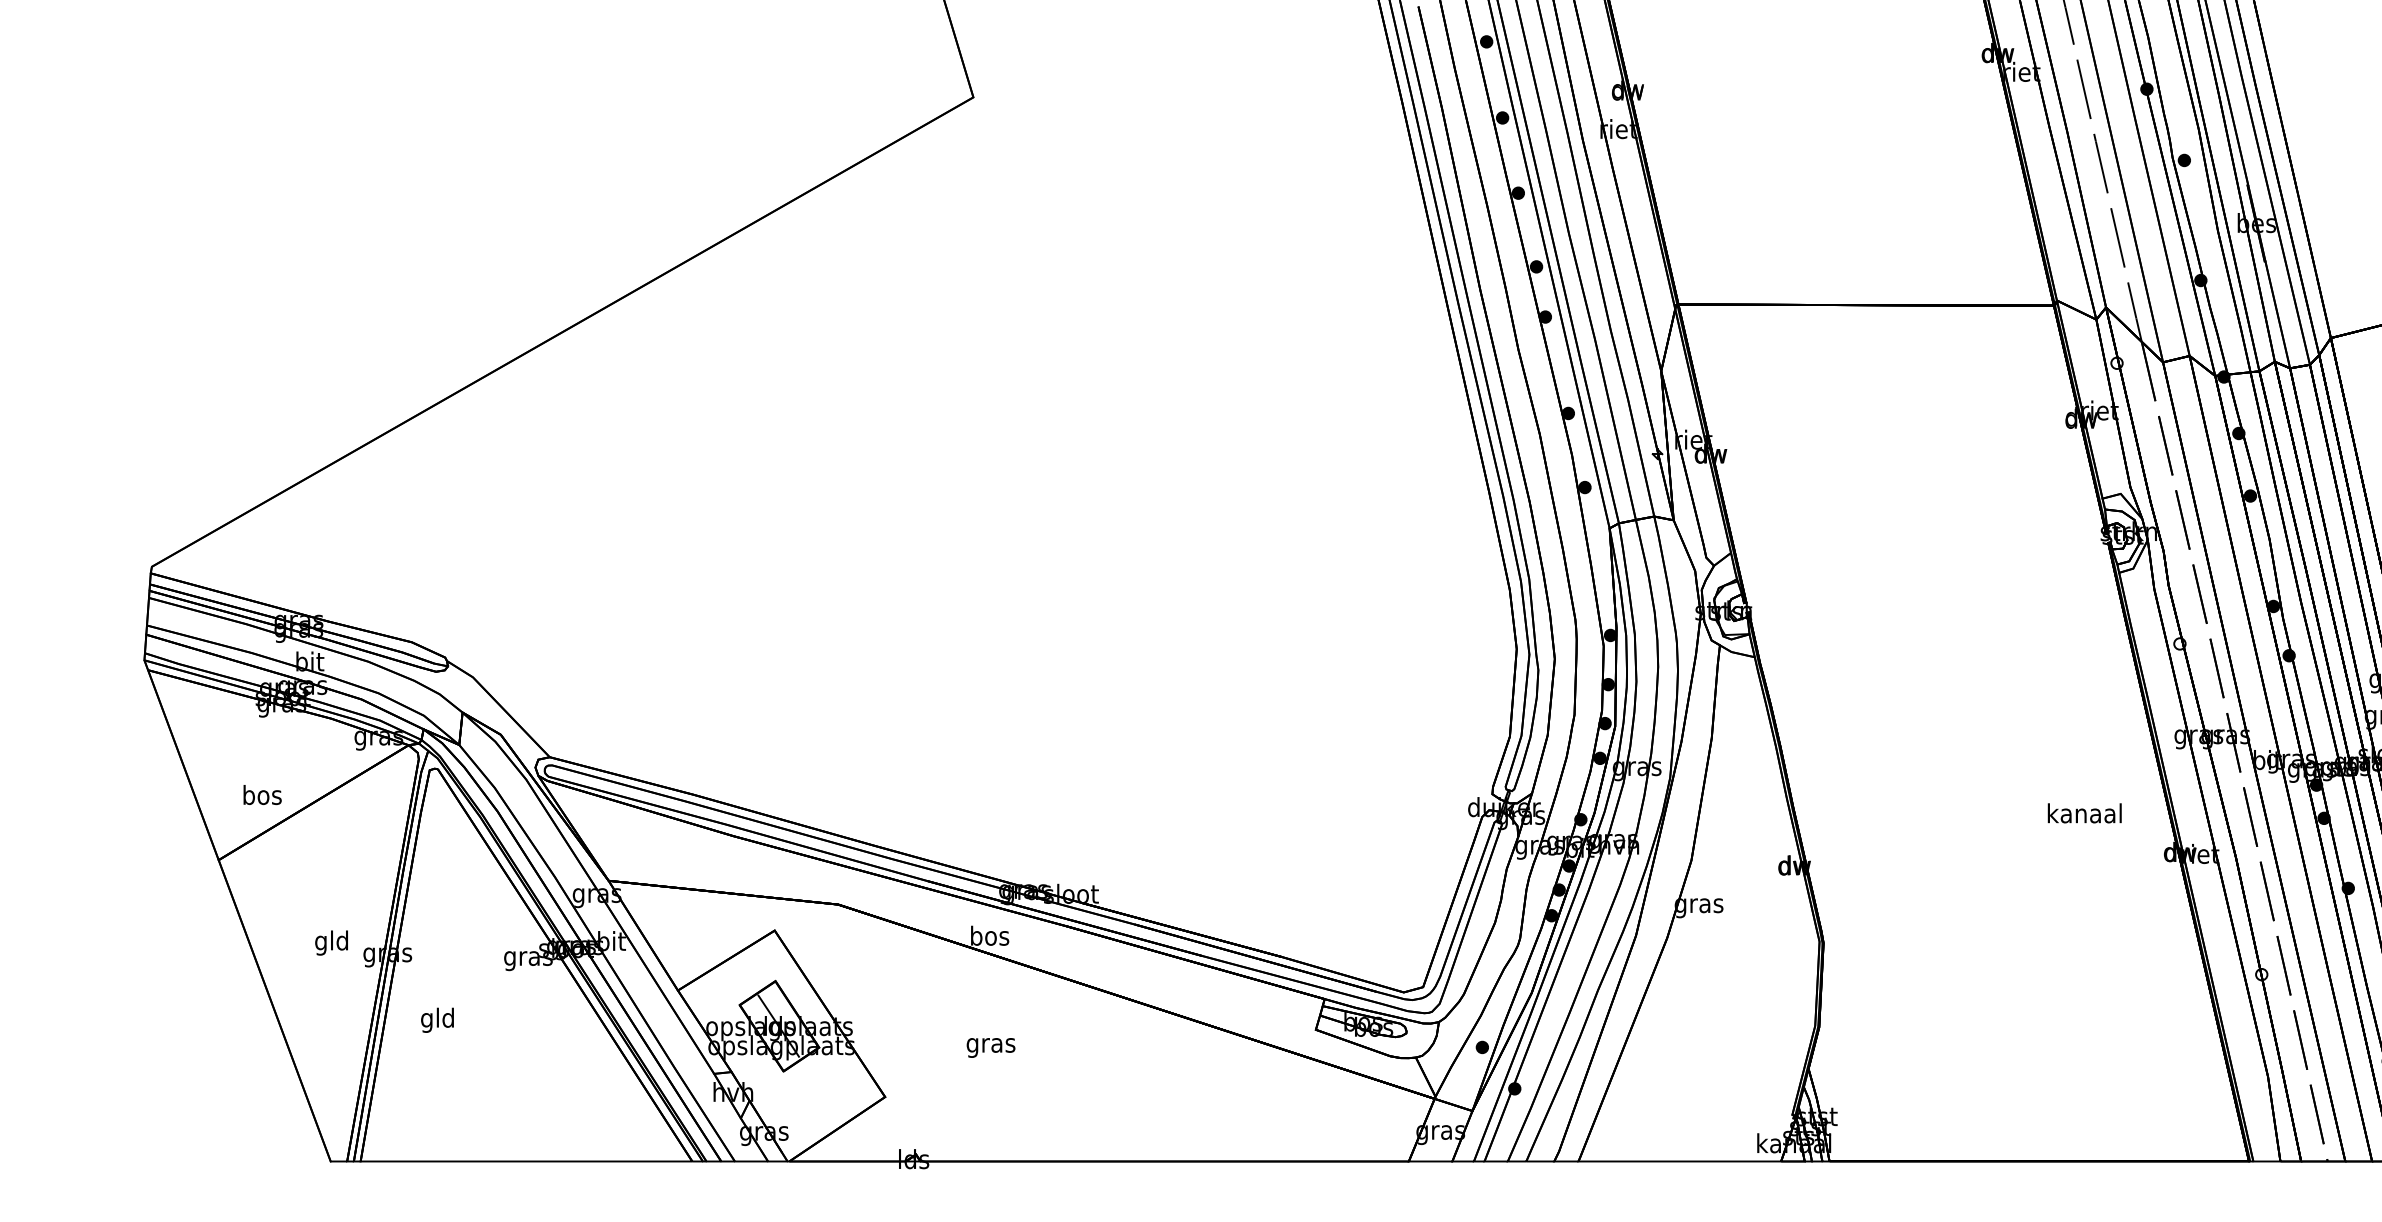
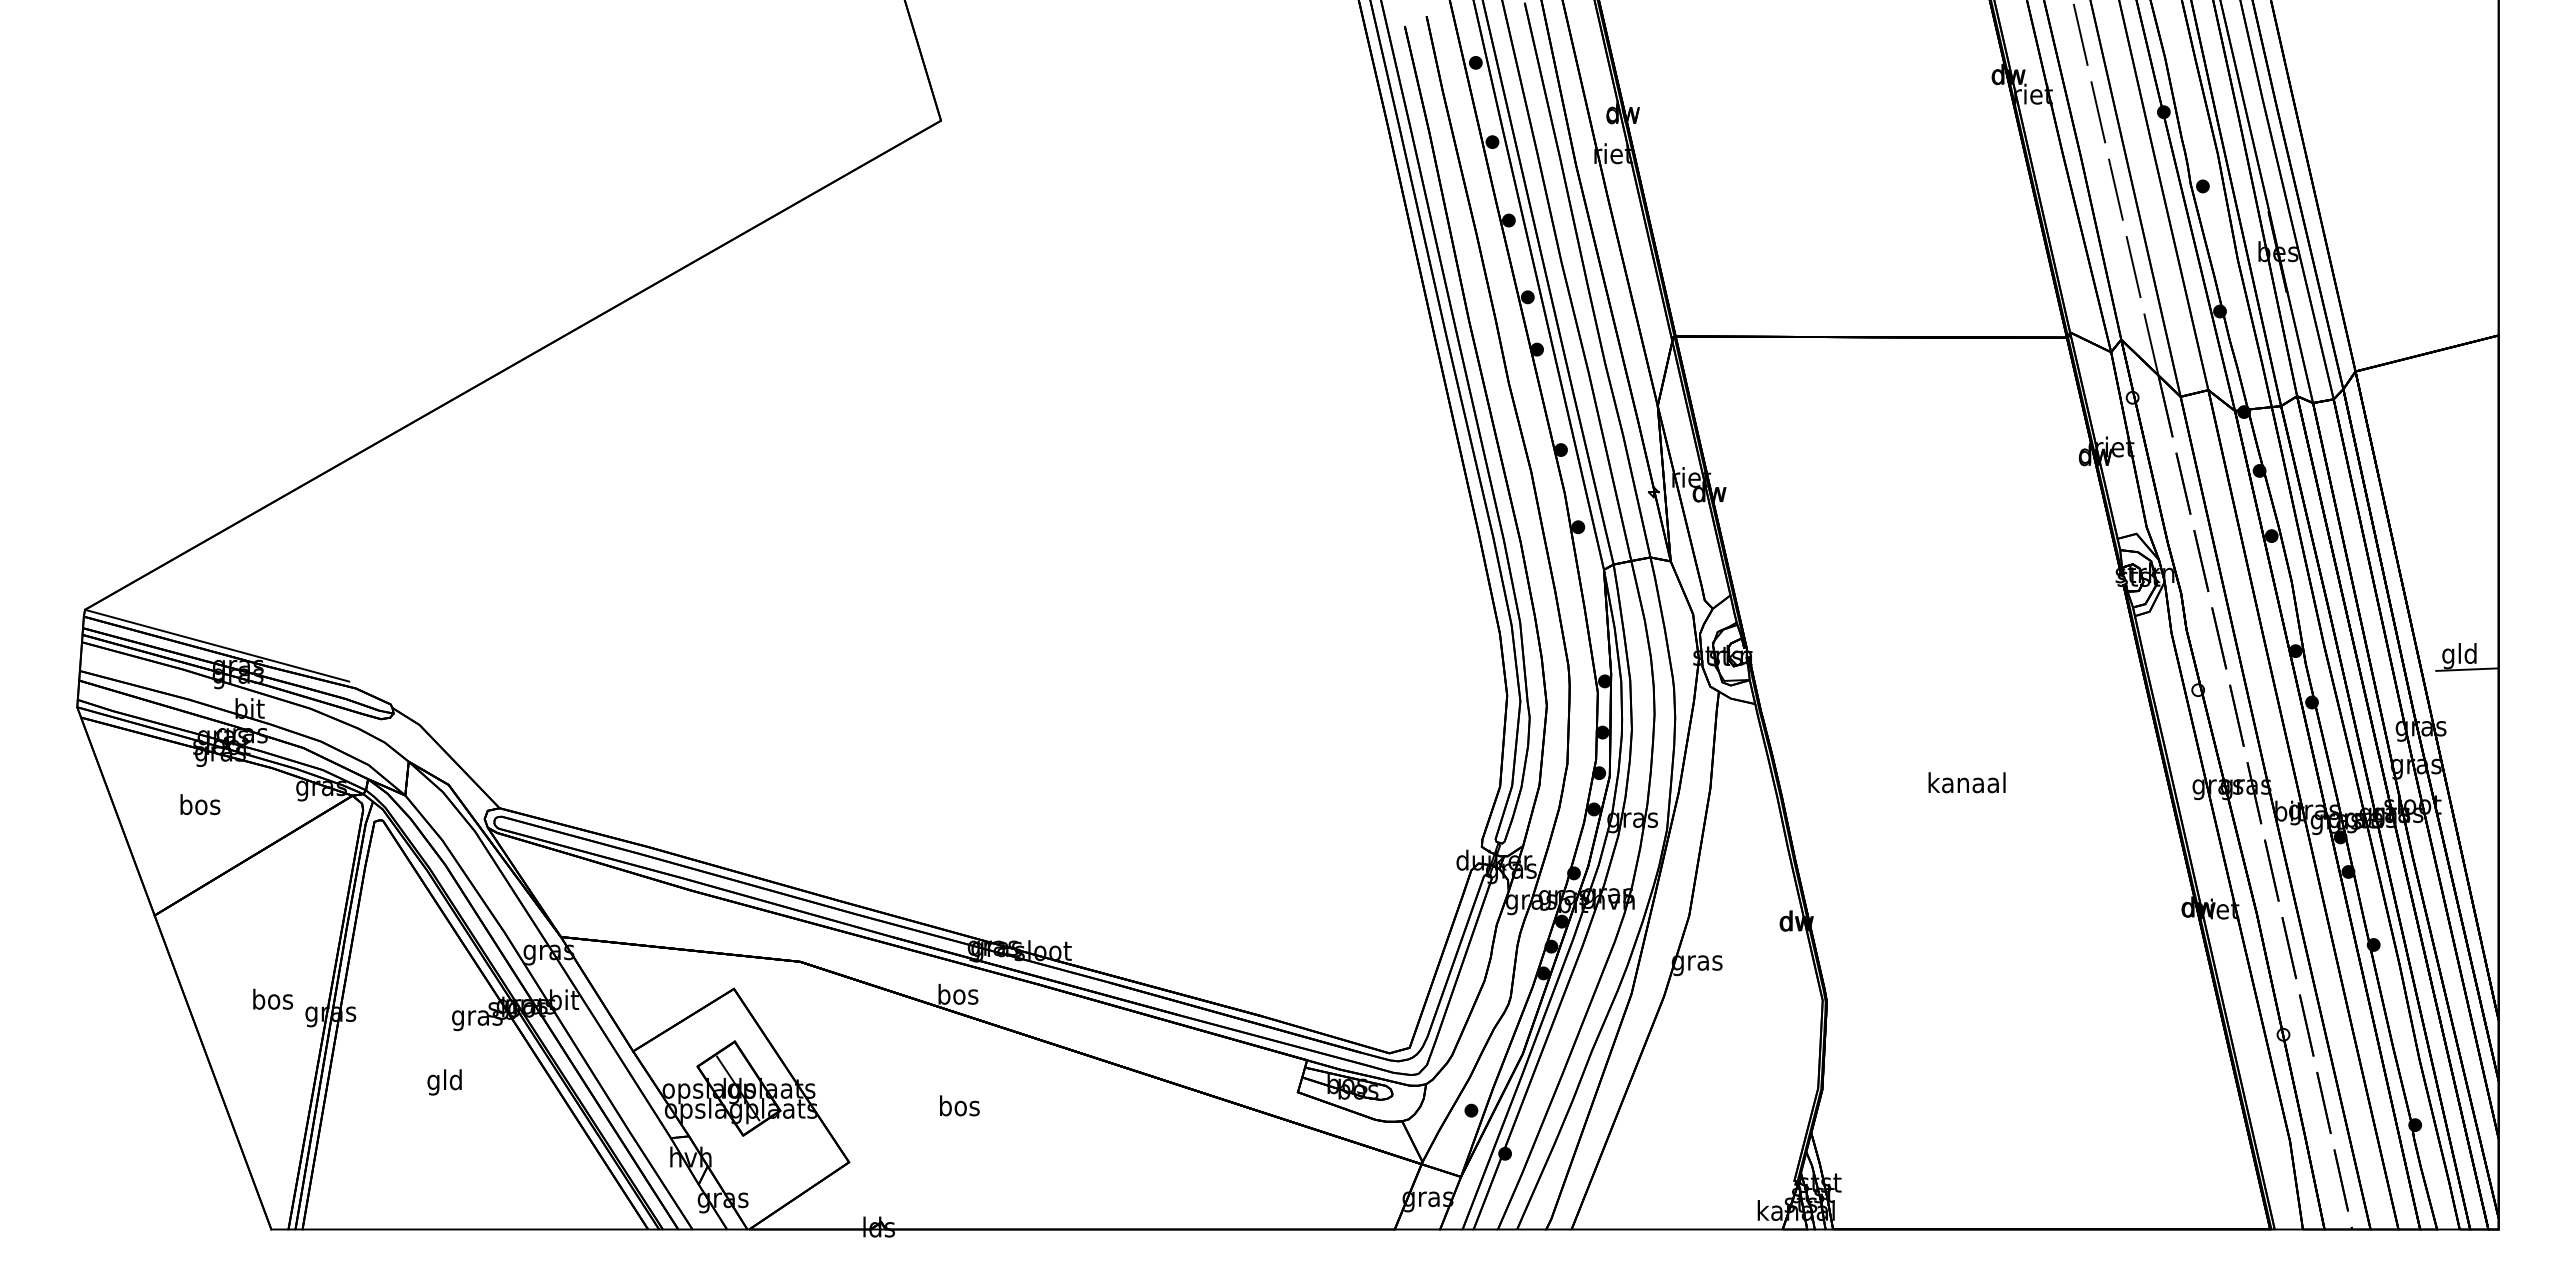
line: (279, 601) -> (217, 645), added
text: (262, 794) -> (200, 804), moved
text: (2084, 813) -> (1966, 782), moved
text: (332, 942) -> (273, 1001), gld -> bos
text: (437, 1020) -> (444, 1082), moved
text: (991, 1045) -> (959, 1108), gras -> bos

